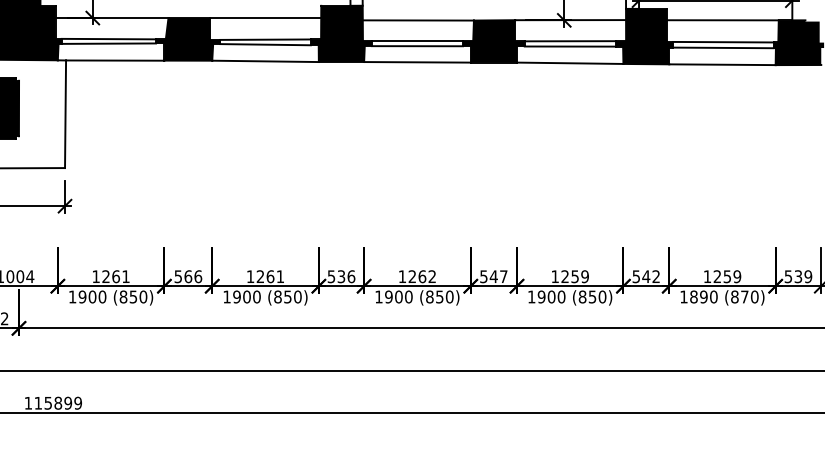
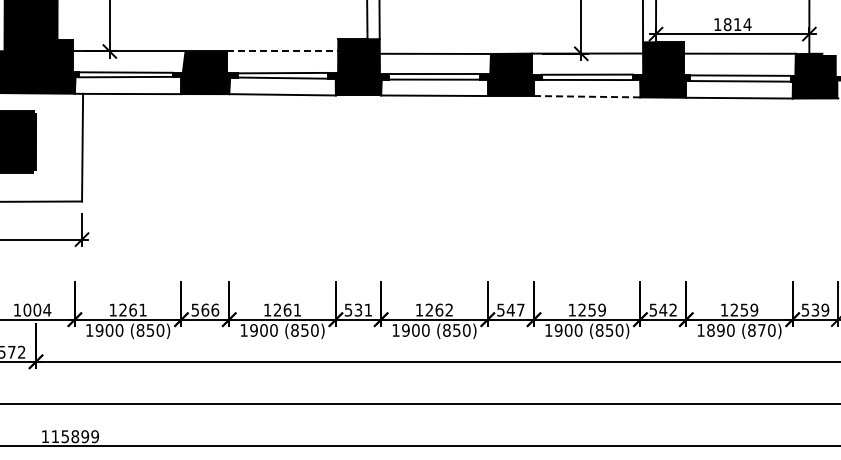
line: (266, 18) -> (283, 51), solid -> dashed
line: (570, 63) -> (587, 96), solid -> dashed
text: (351, 276) -> (368, 309), 536 -> 531

